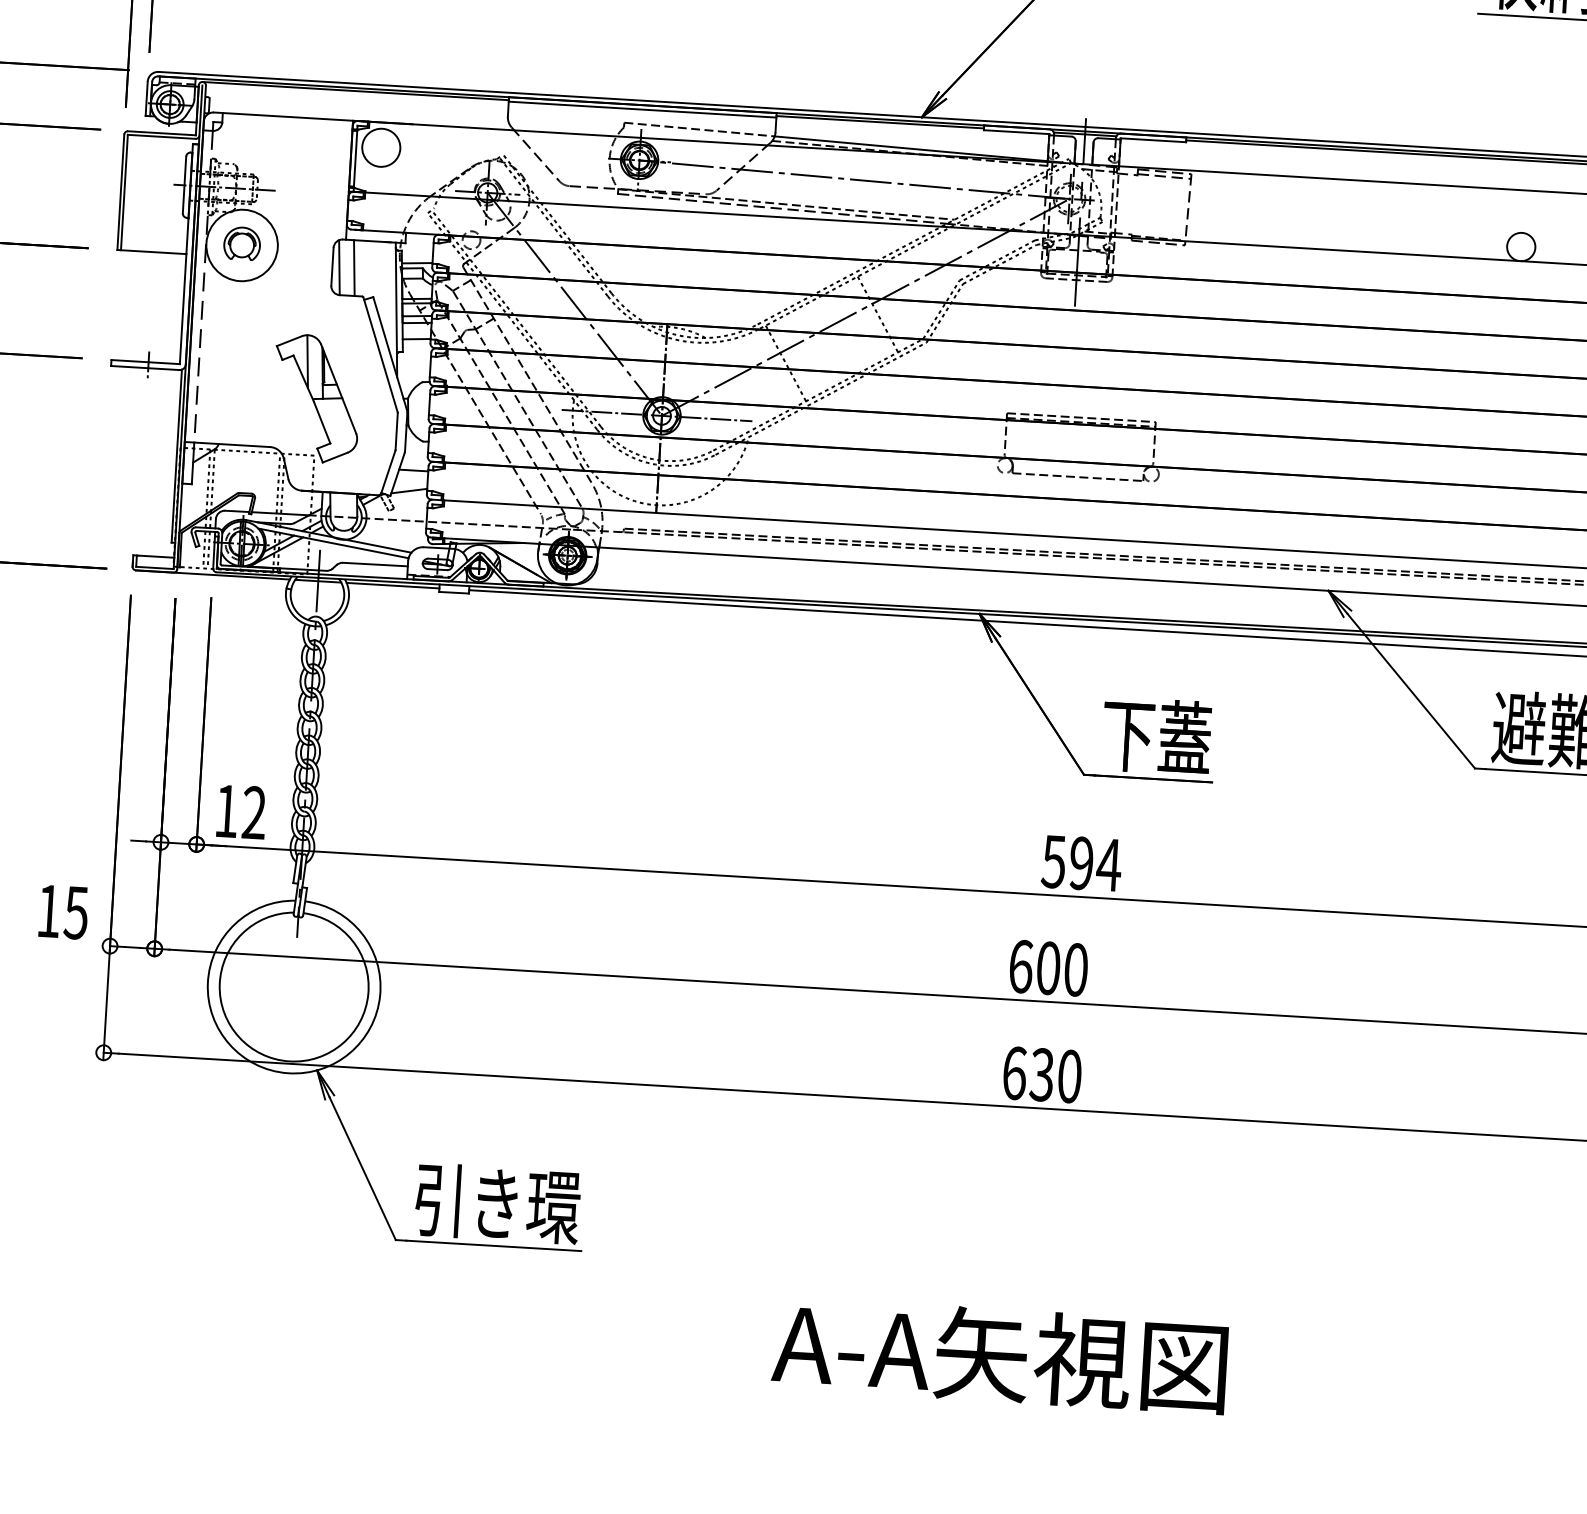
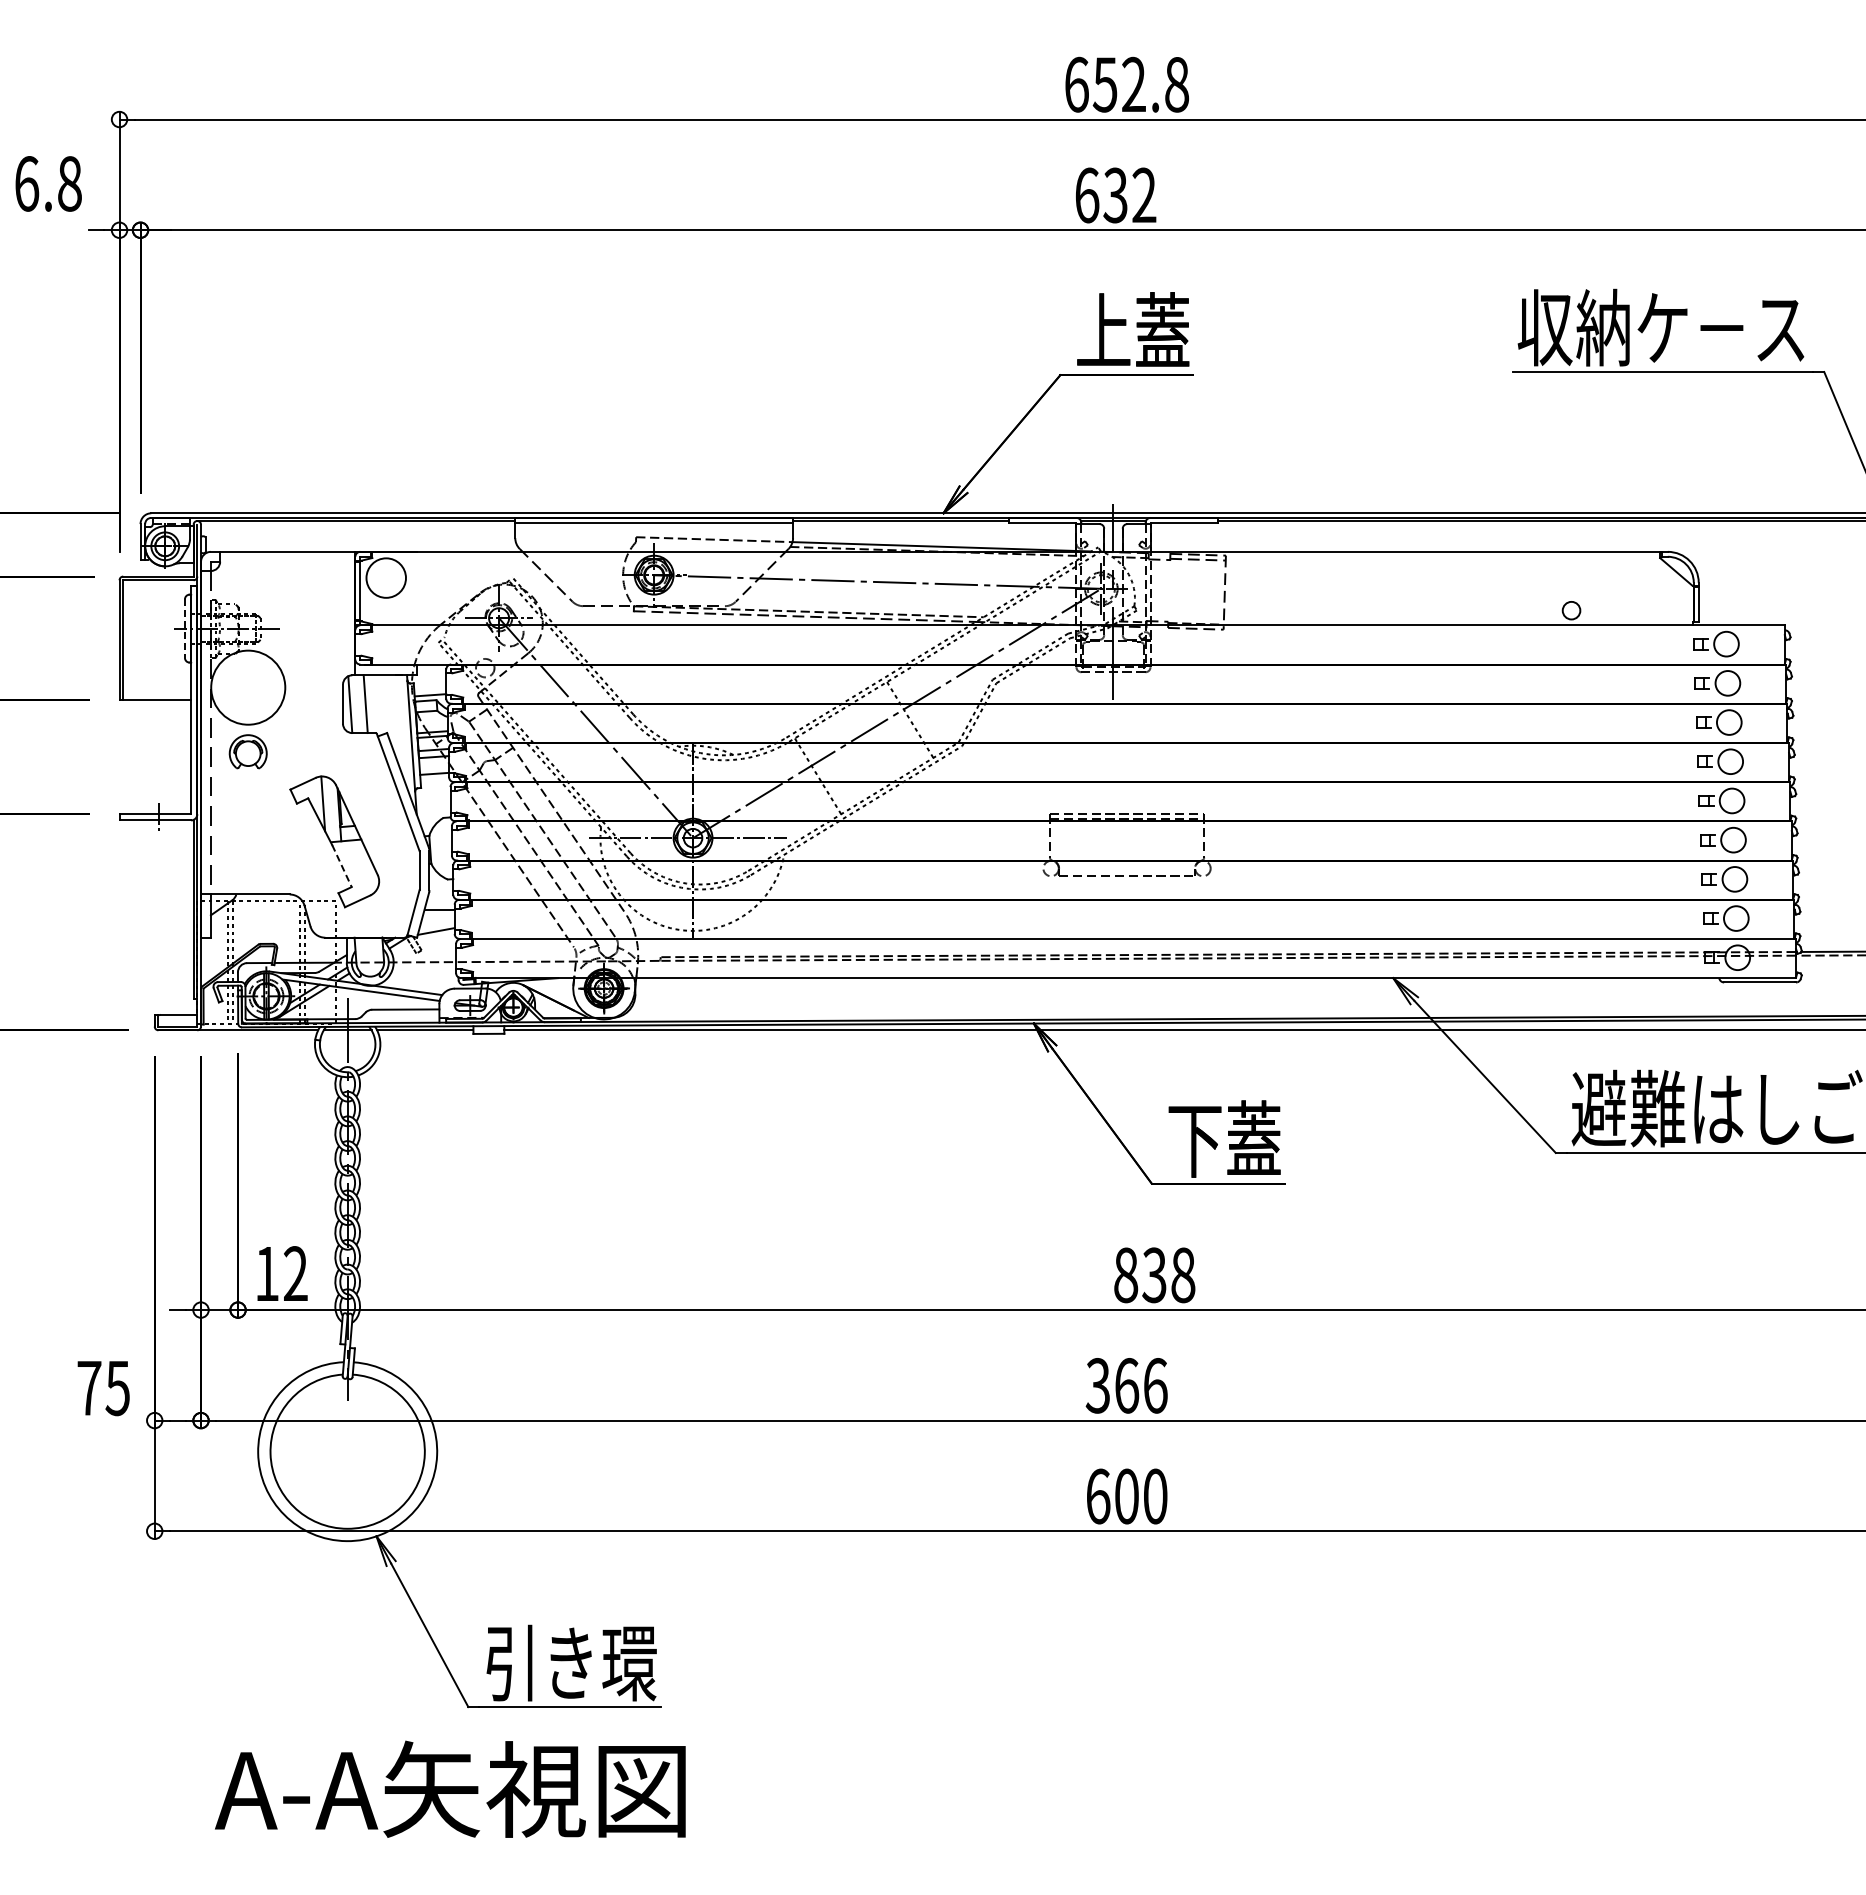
line: (184, 185) -> (184, 629), solid -> dashed
part: (241, 243) -> (247, 751), moved
circle: (1521, 246) -> (1571, 610), size x0.6
line: (322, 423) -> (342, 866), solid -> dashed
text: (1081, 863) -> (1154, 1275), 594 -> 838
text: (49, 911) -> (89, 1388), 15 -> 75
text: (1048, 967) -> (1126, 1385), 600 -> 366
text: (1041, 1074) -> (1126, 1496), 630 -> 600
text: (1000, 1354) -> (450, 1788), moved

